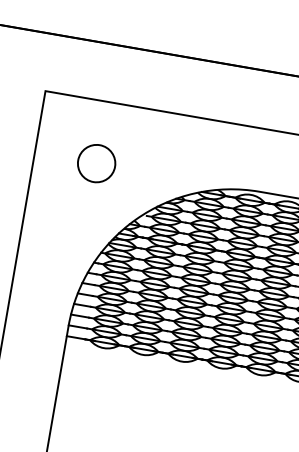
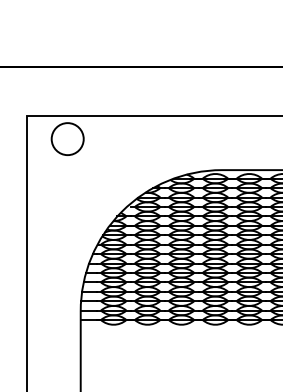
circle: (96, 162) -> (67, 138), moved

